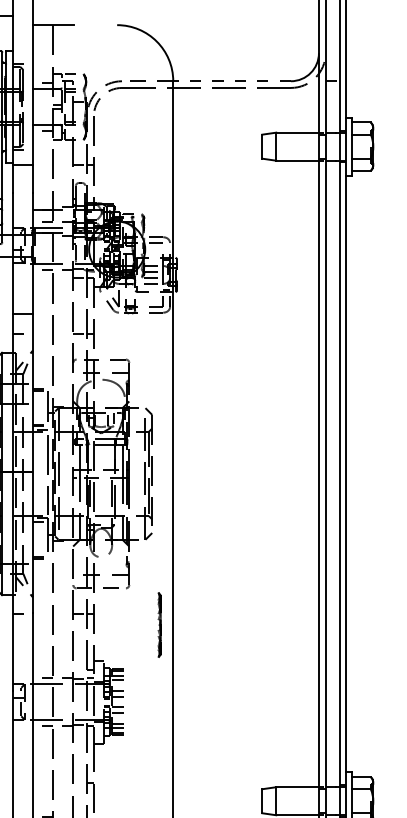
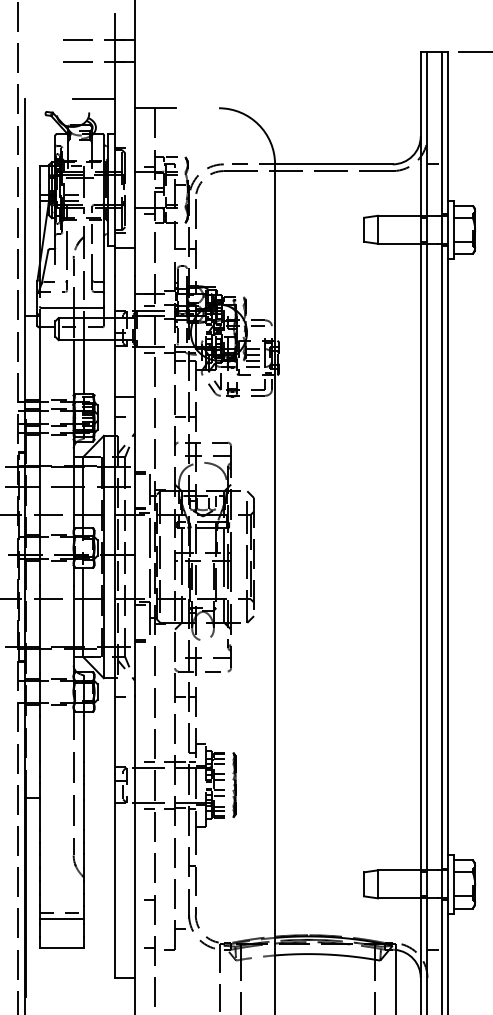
line: (231, 81) -> (333, 164), dashed -> solid
line: (159, 625) -> (234, 785), moved

